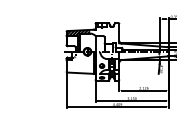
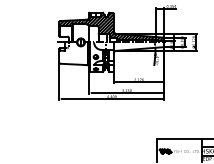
hatch: (128, 36) -> (123, 26), added

